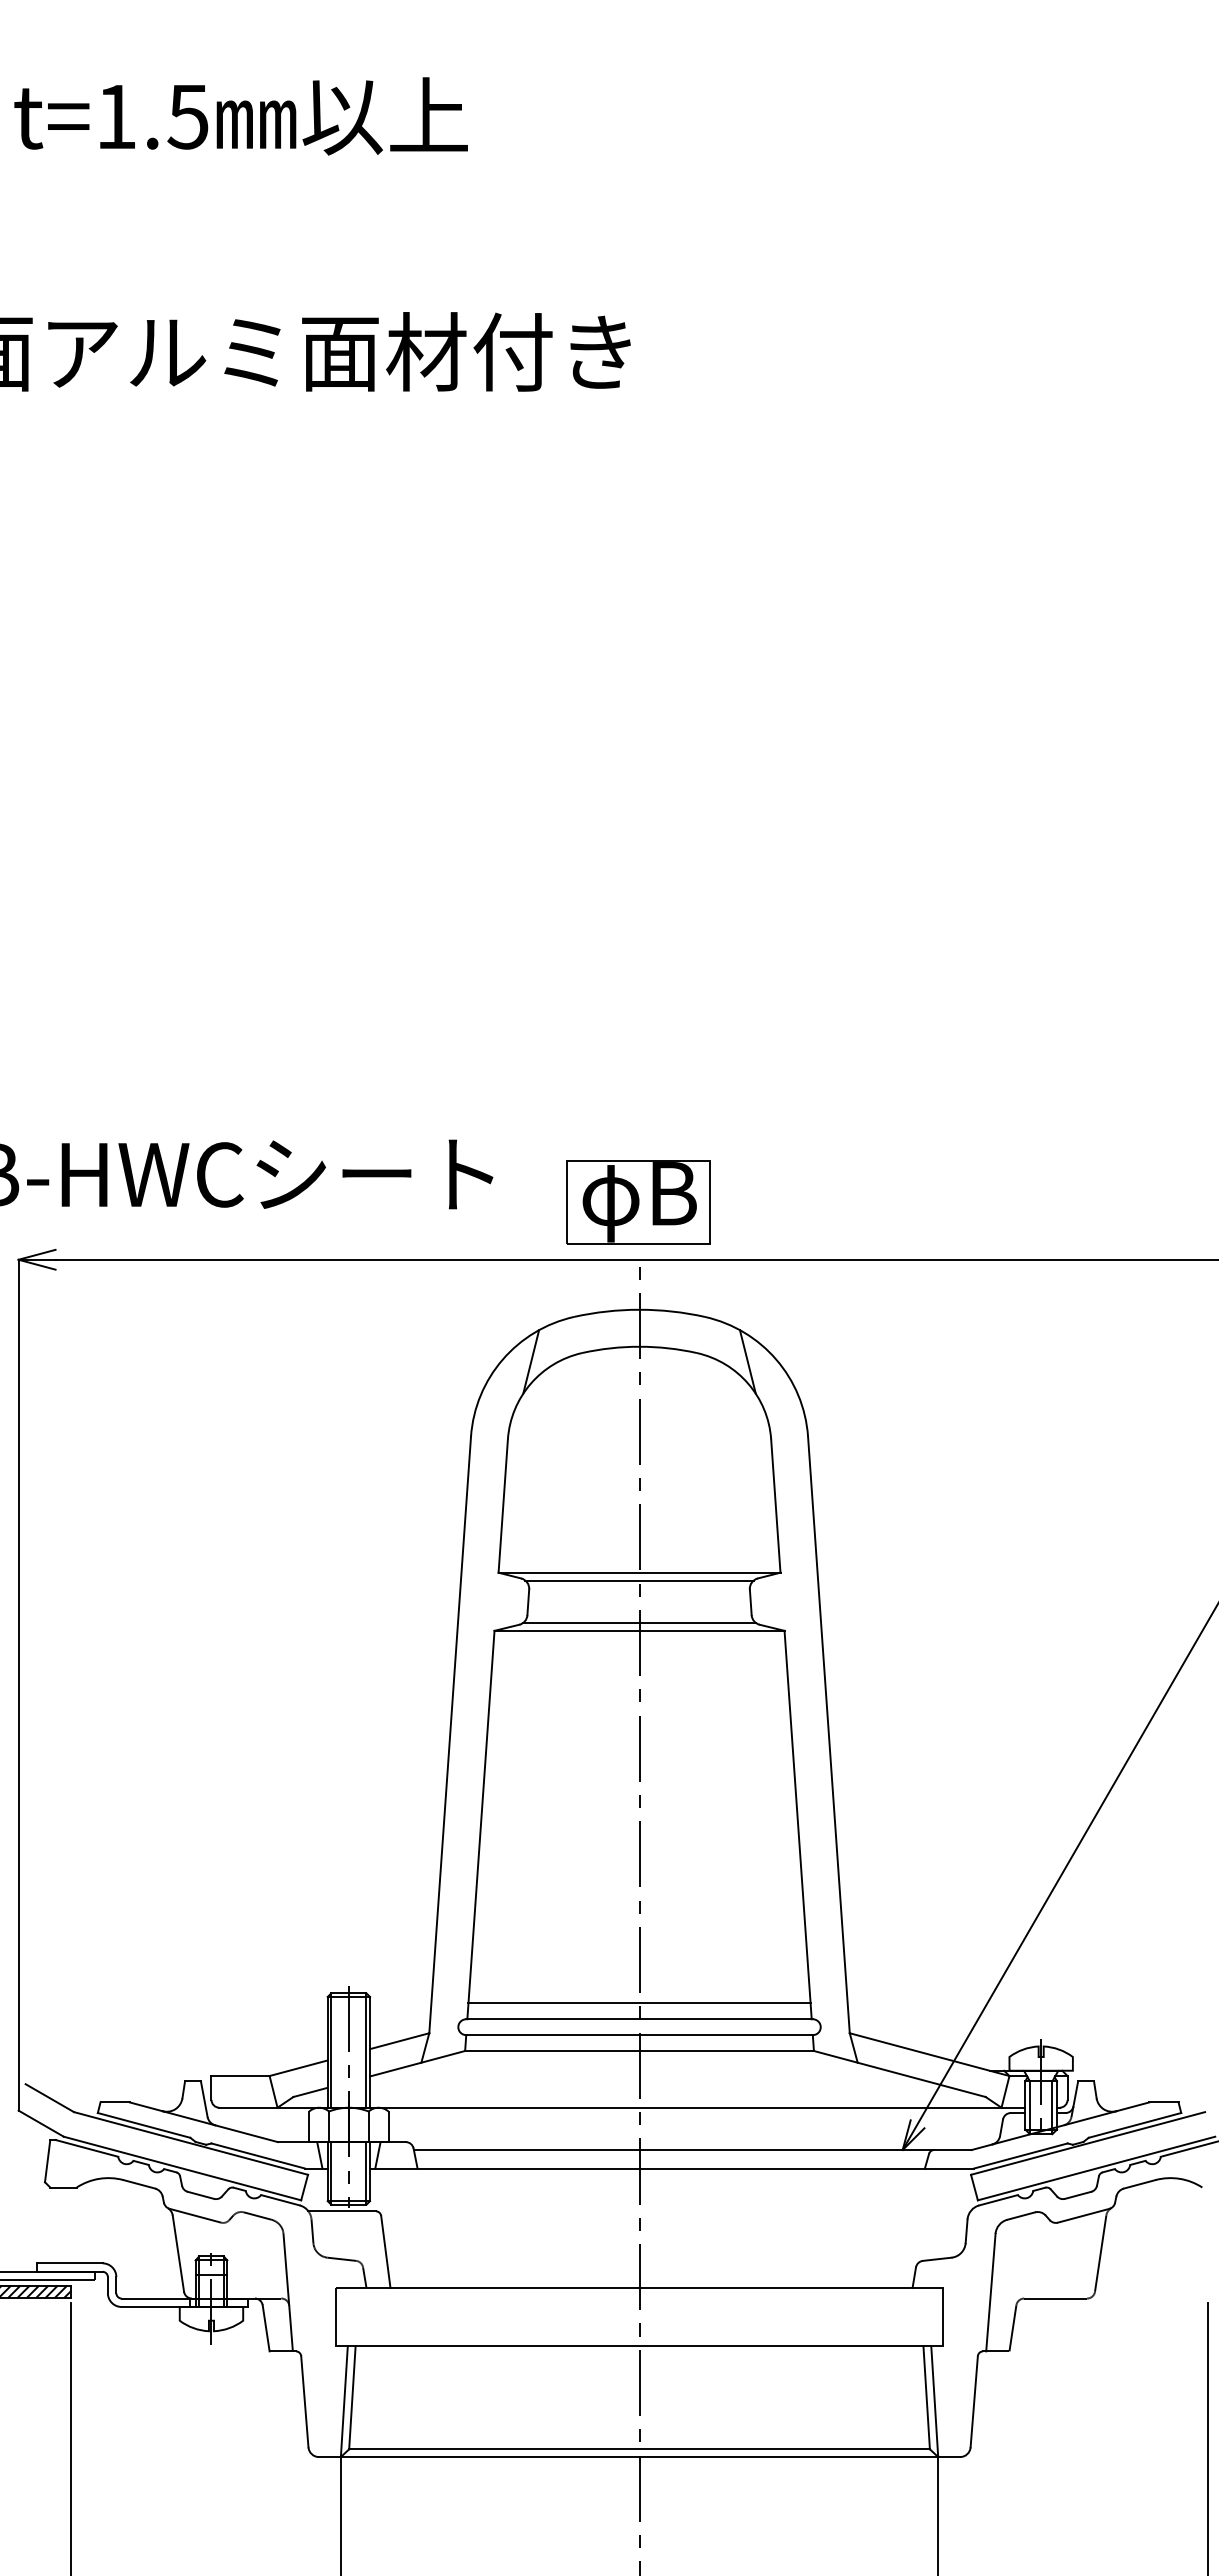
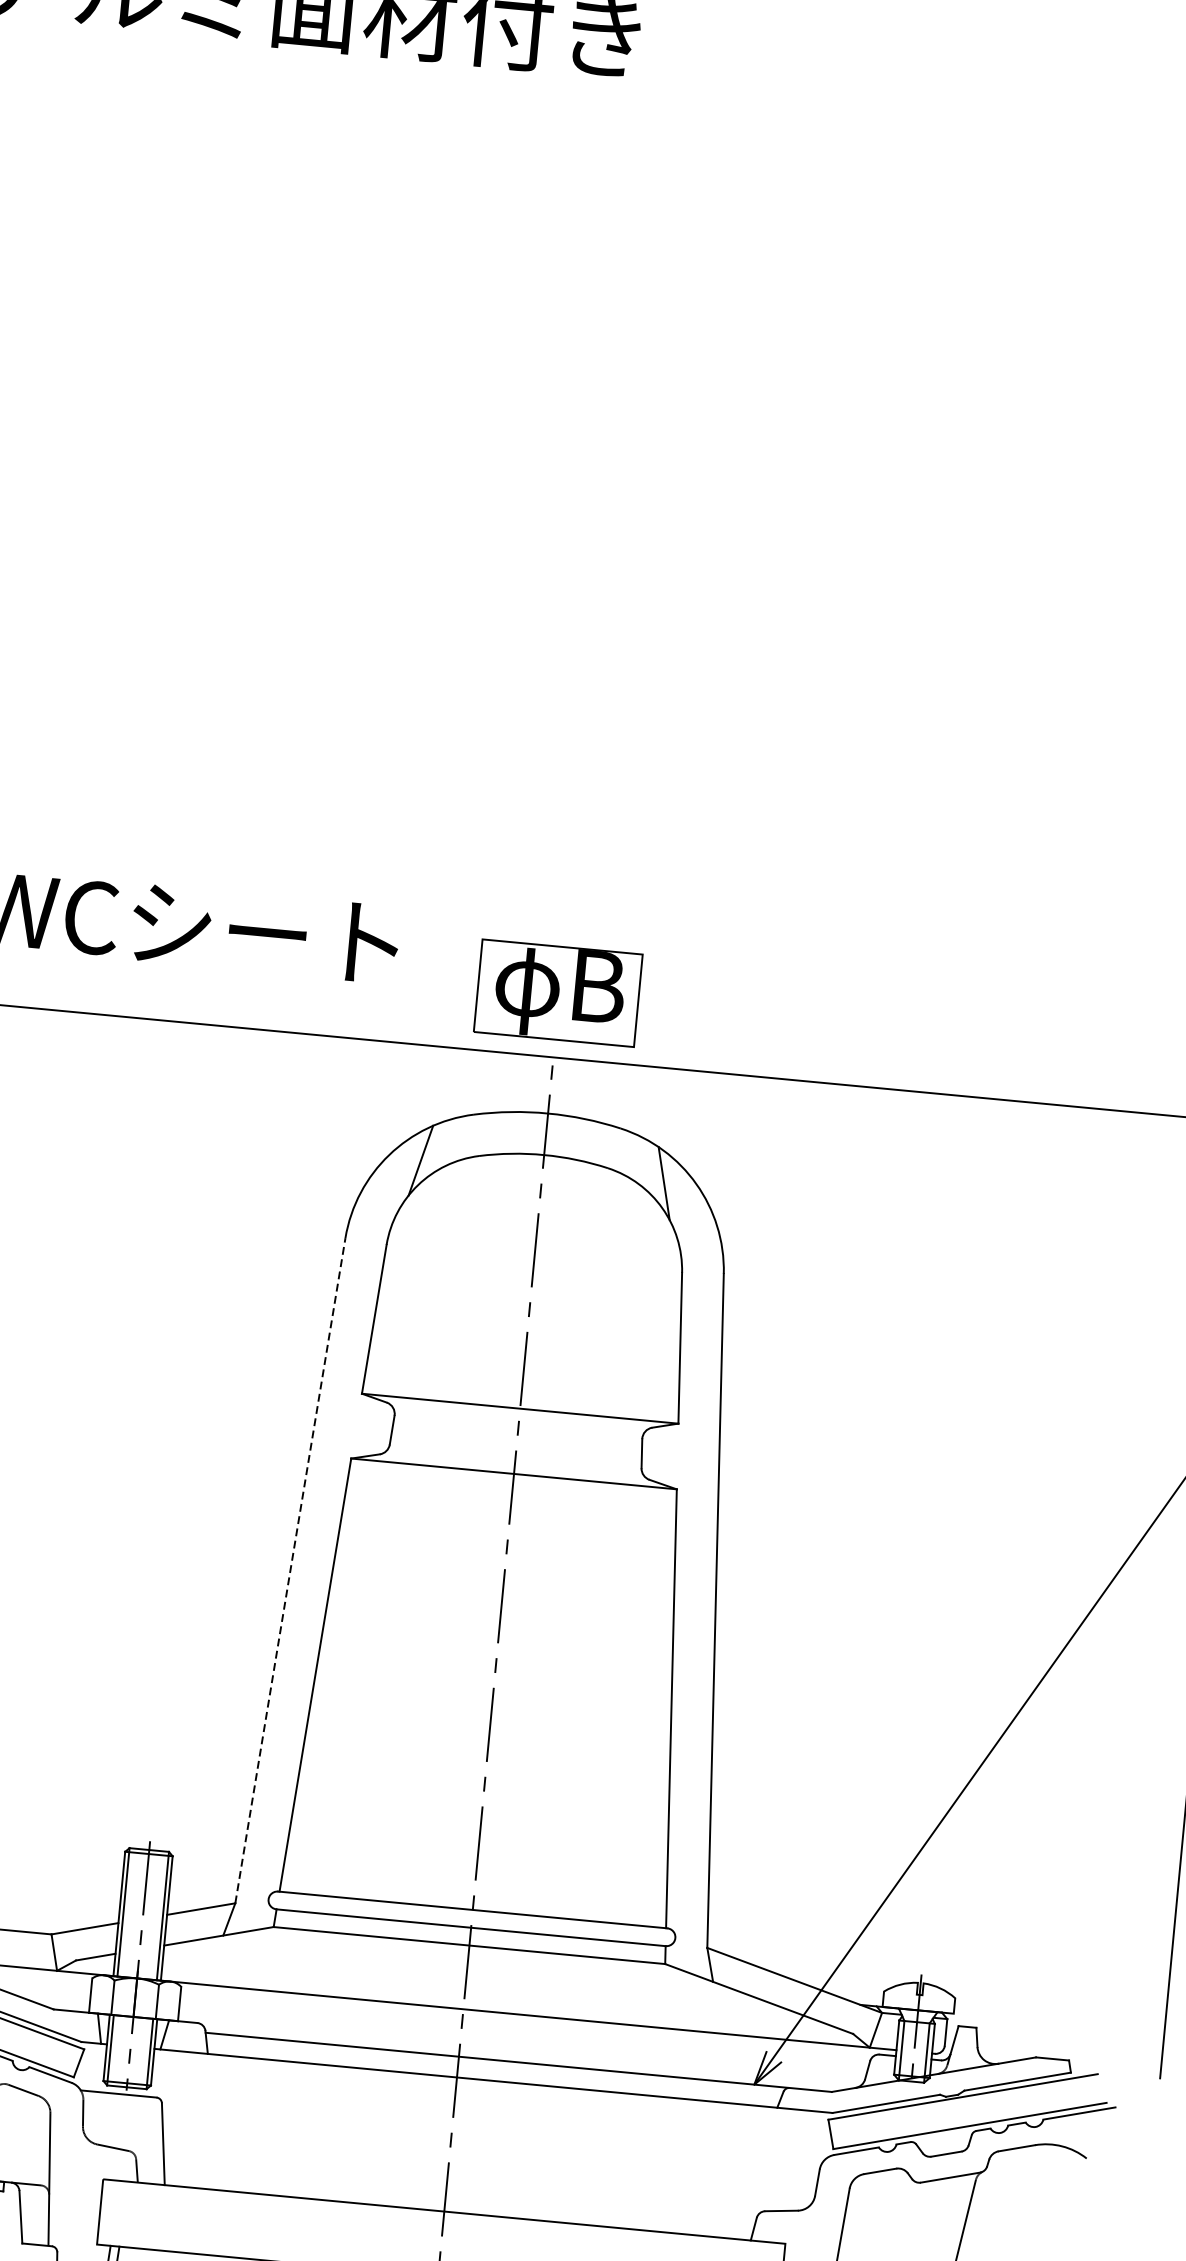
line: (639, 1580) -> (519, 1417), removed
line: (639, 1622) -> (514, 1464), removed
line: (450, 1734) -> (290, 1570), solid -> dashed
line: (639, 2003) -> (474, 1892), removed

